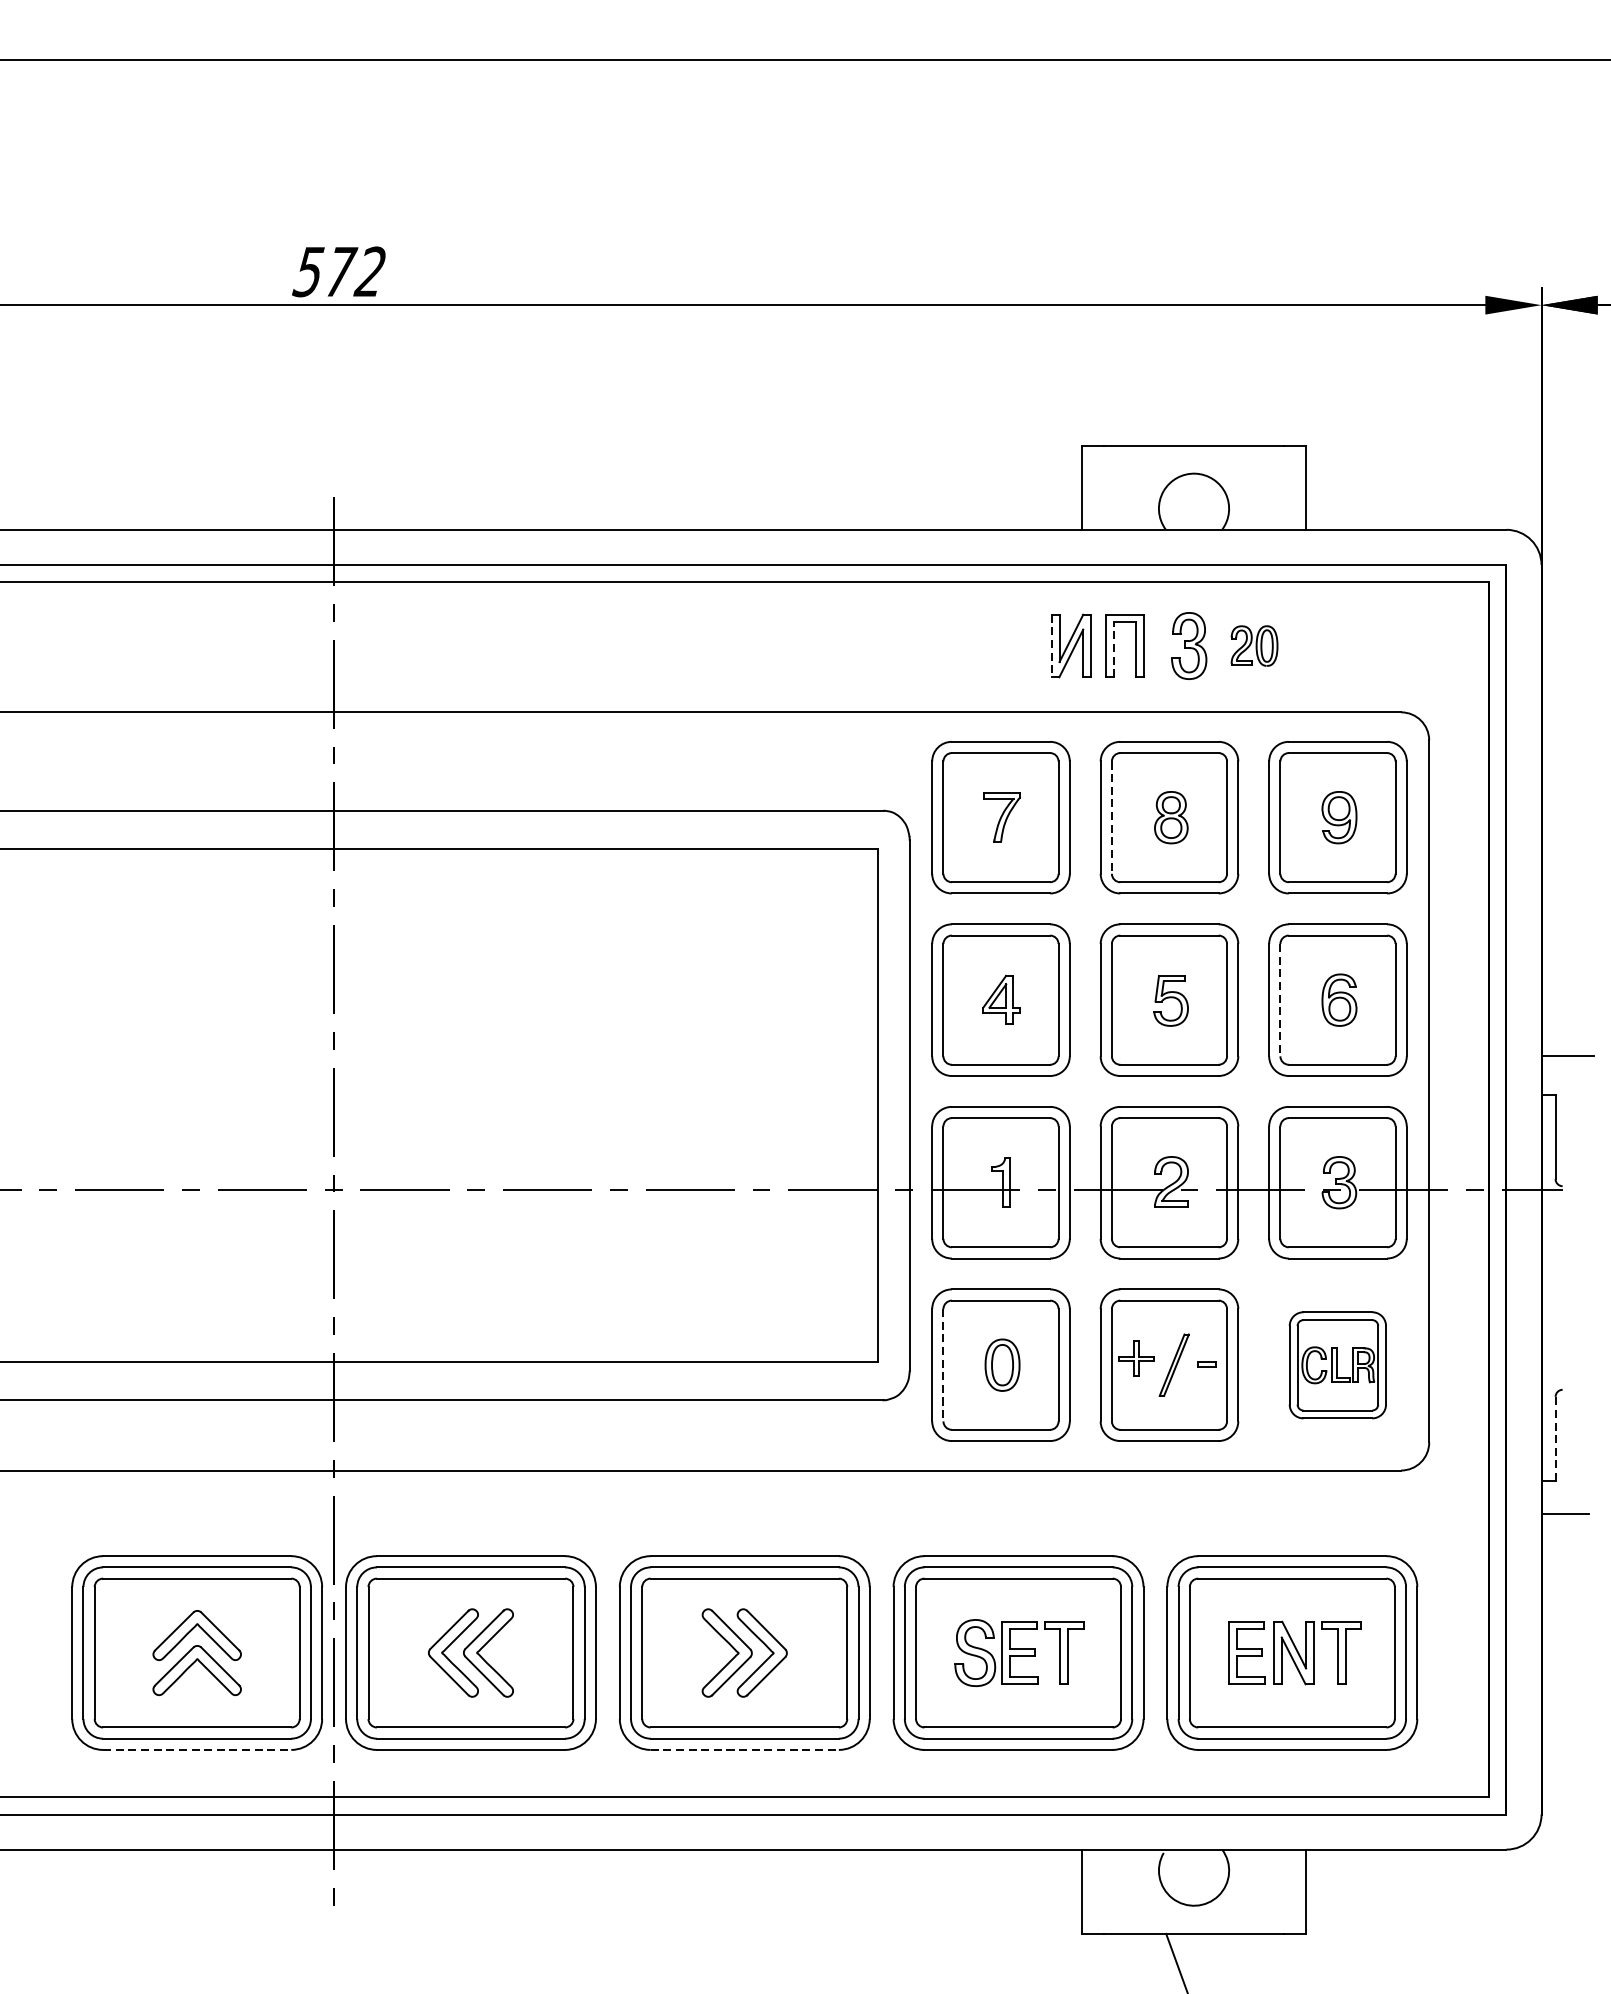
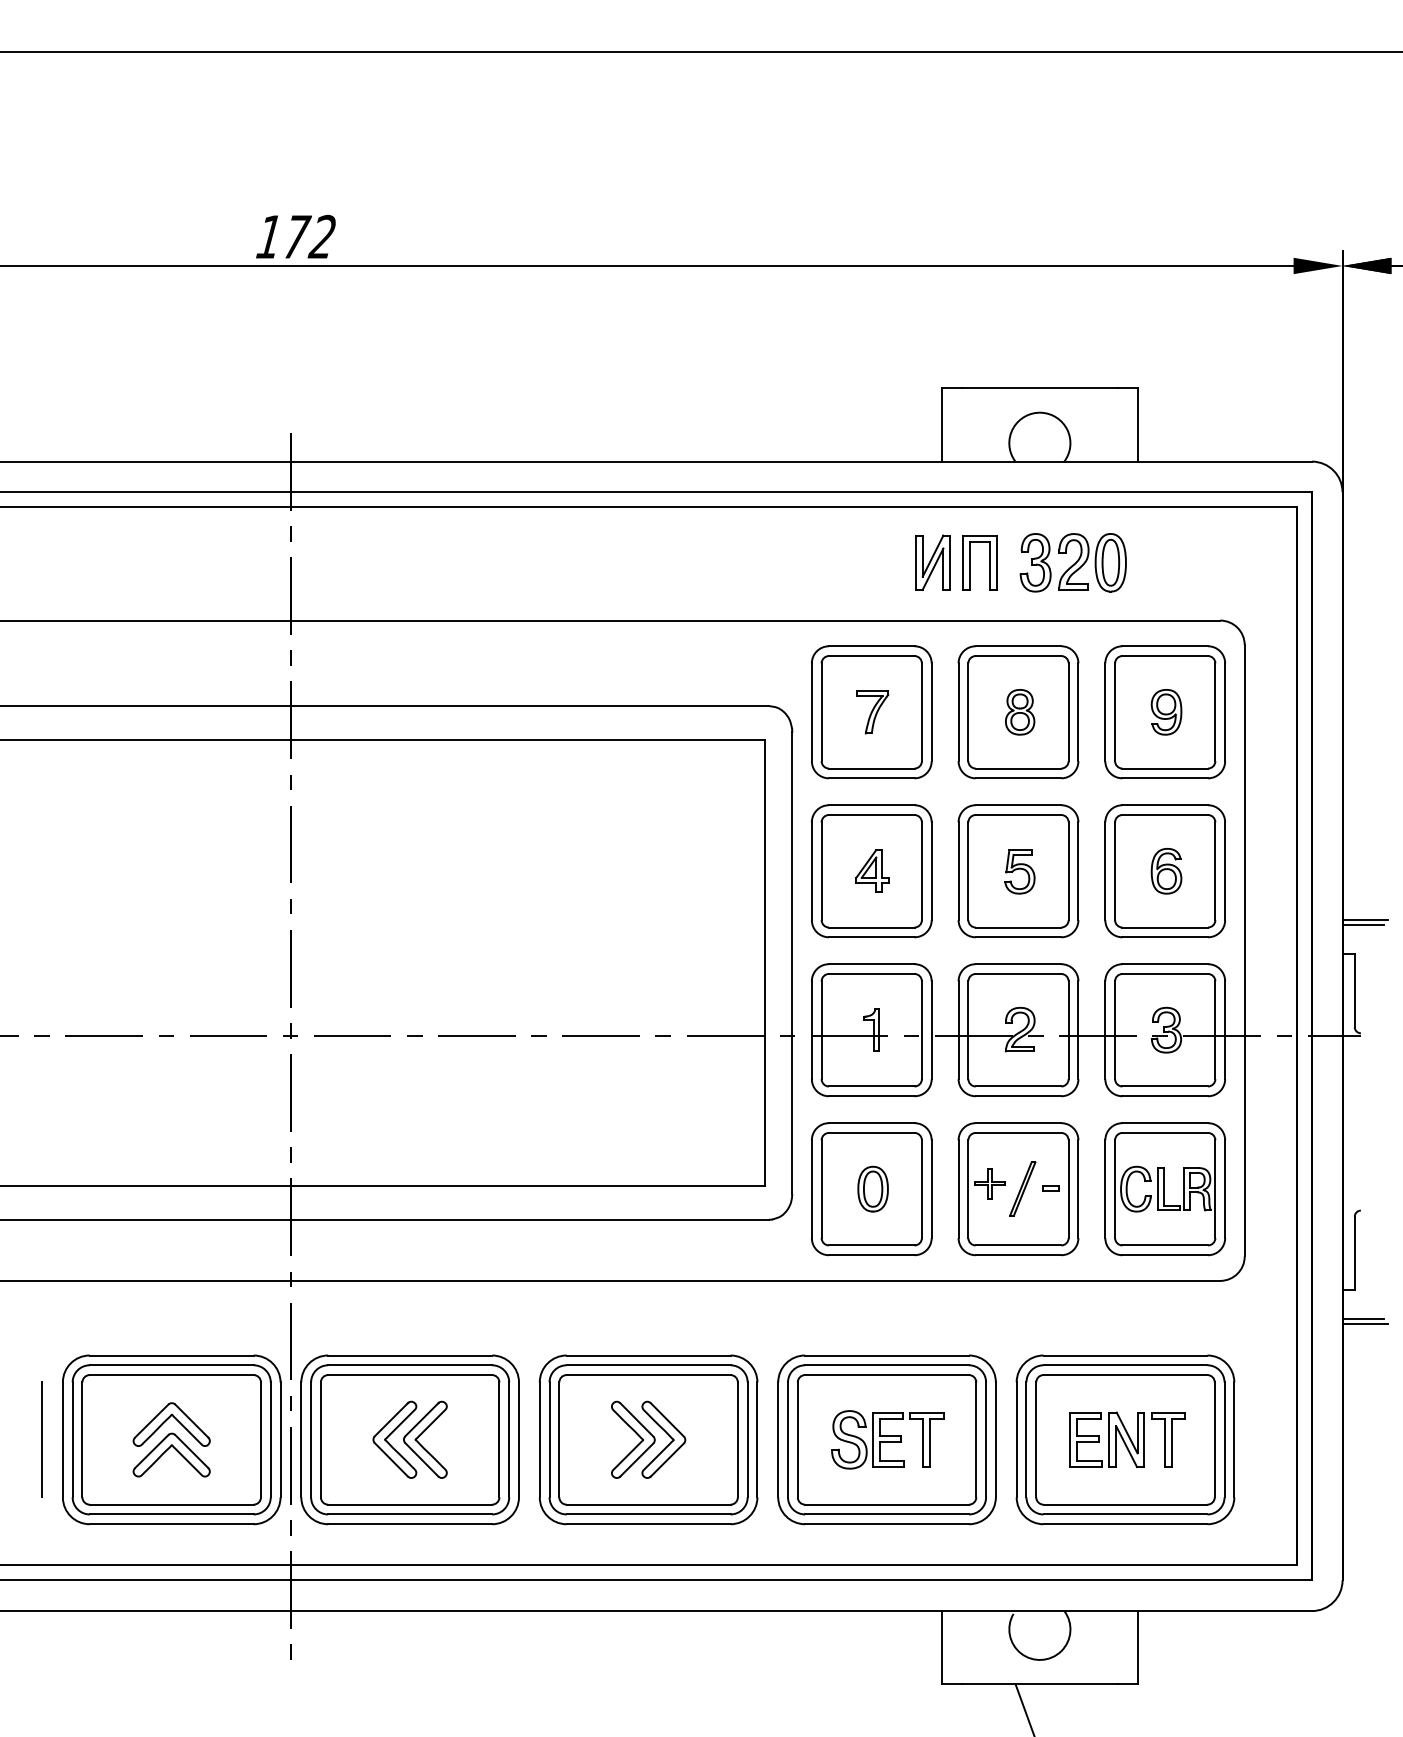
text: (308, 272) -> (268, 237), 572 -> 172
part: (1254, 645) -> (1092, 562), size x1.67
line: (1051, 646) -> (915, 563), dashed -> solid
line: (1114, 649) -> (970, 565), dashed -> solid
line: (1112, 817) -> (968, 712), dashed -> solid
line: (1280, 1000) -> (1115, 871), dashed -> solid
line: (1564, 1062) -> (1362, 925), added
line: (943, 1365) -> (821, 1189), dashed -> solid
part: (1337, 1365) -> (1164, 1189), size x1.43
line: (1555, 1439) -> (1354, 1253), dashed -> solid
line: (1567, 1519) -> (1365, 1323), added
line: (48, 1652) -> (42, 1439), added
line: (196, 1750) -> (171, 1524), dashed -> solid
line: (744, 1750) -> (648, 1524), dashed -> solid

